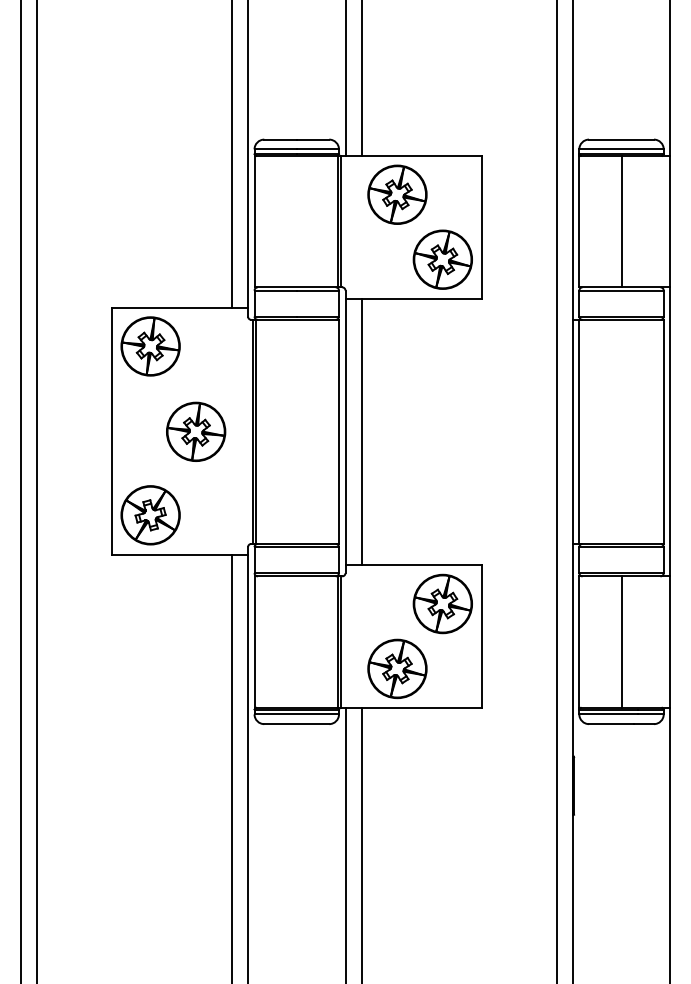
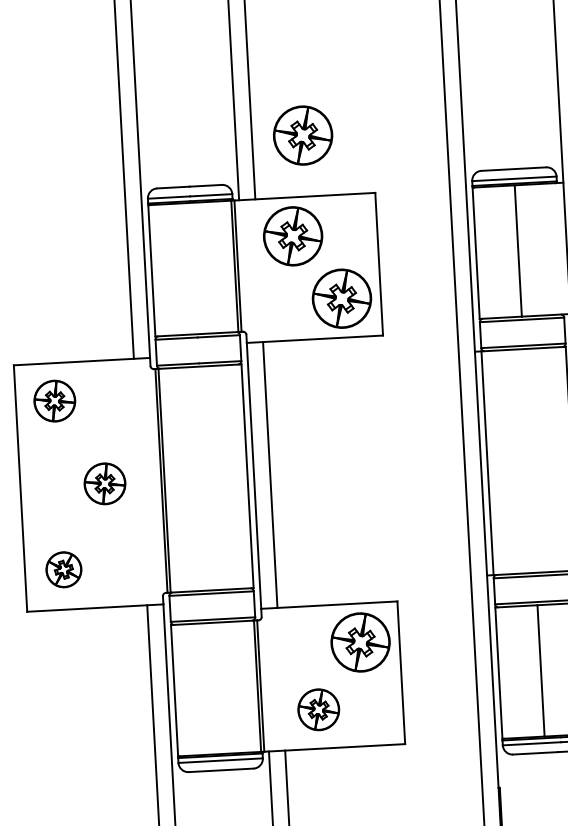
part: (412, 94) -> (302, 135), added
part: (150, 346) -> (54, 401), size x0.7
part: (196, 431) -> (105, 483), size x0.7
part: (150, 515) -> (63, 569), size x0.6
part: (397, 668) -> (318, 709), size x0.7

